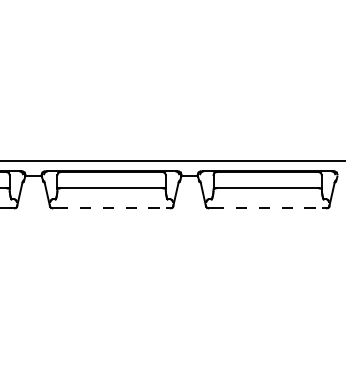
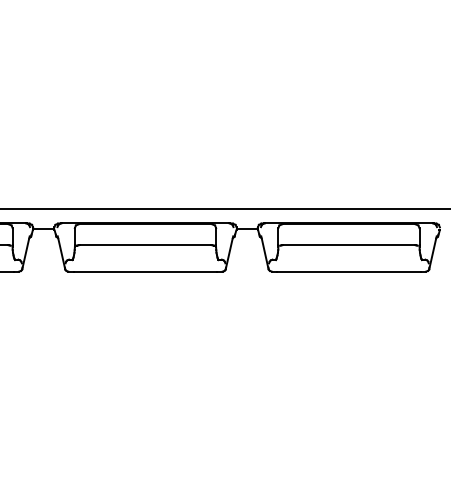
line: (111, 208) -> (145, 271), dashed -> solid
line: (267, 208) -> (348, 271), dashed -> solid

